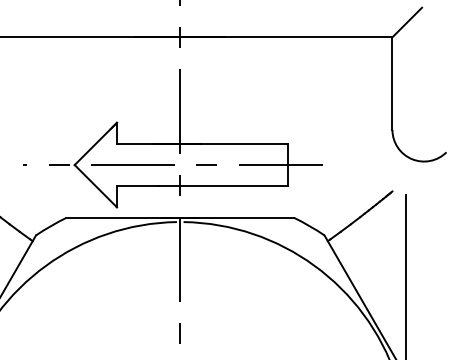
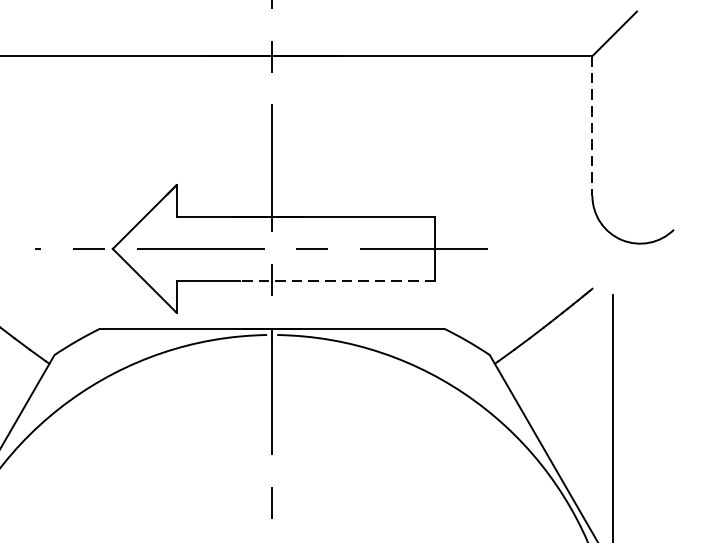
line: (392, 84) -> (592, 127), solid -> dashed
line: (223, 186) -> (337, 281), solid -> dashed

